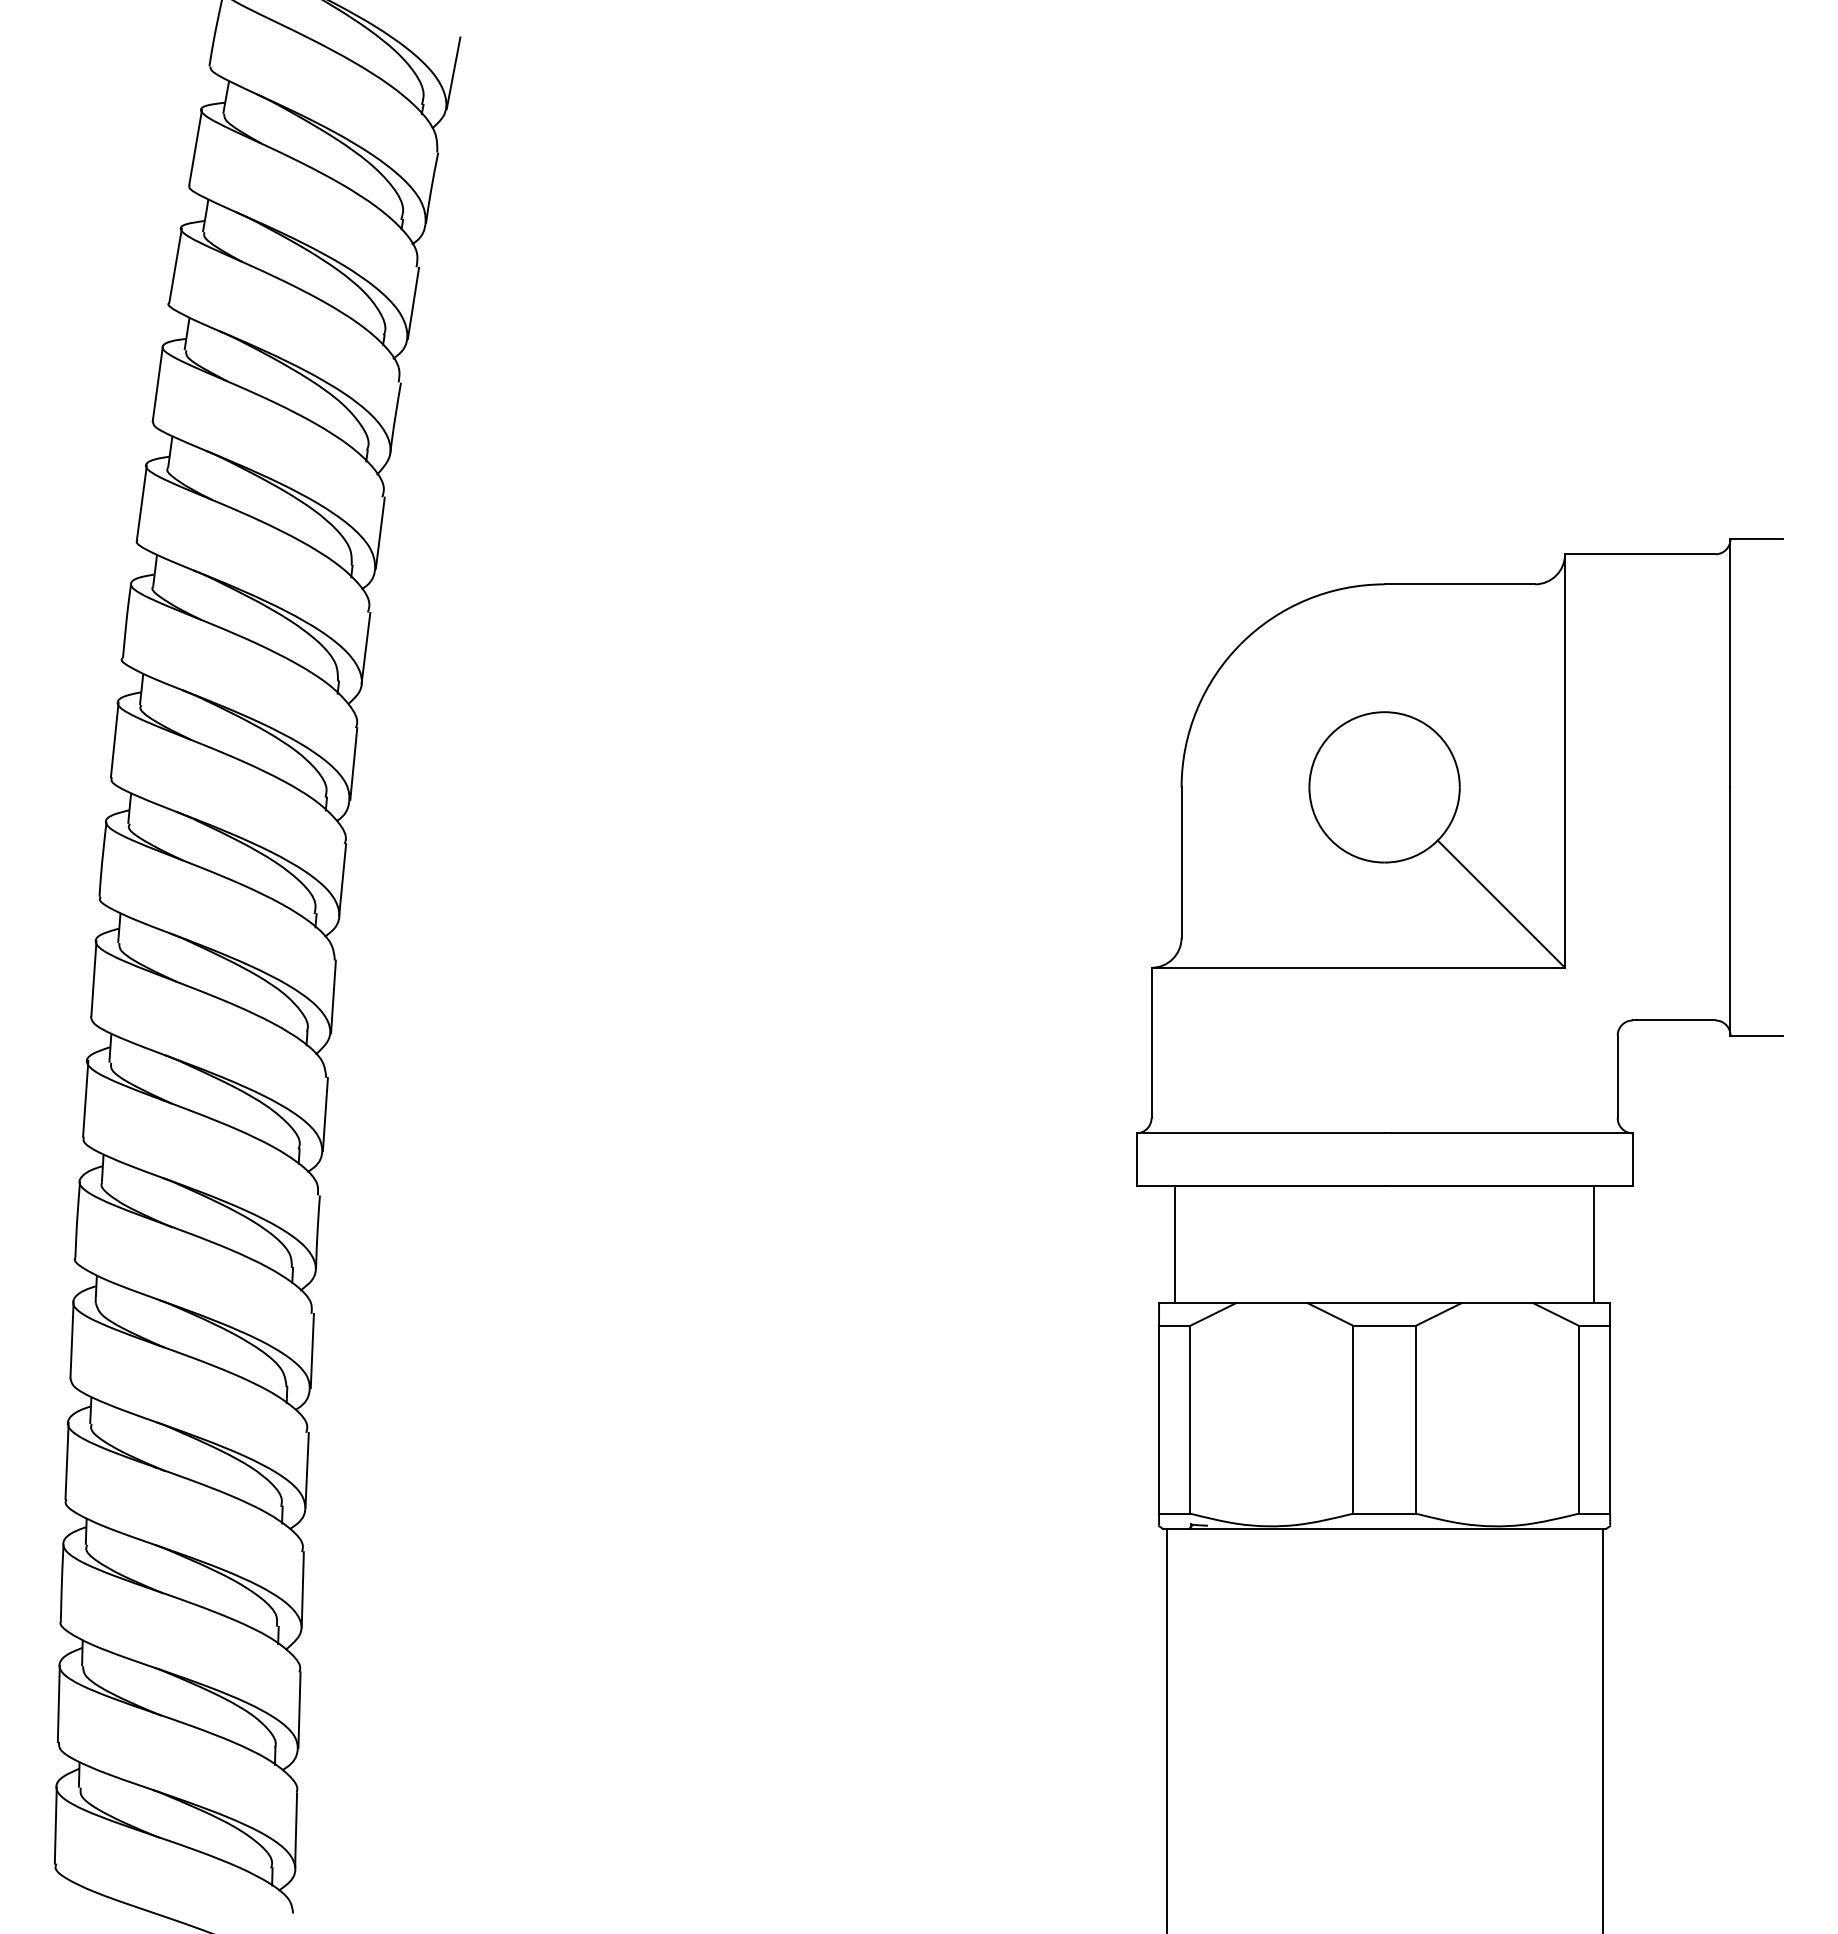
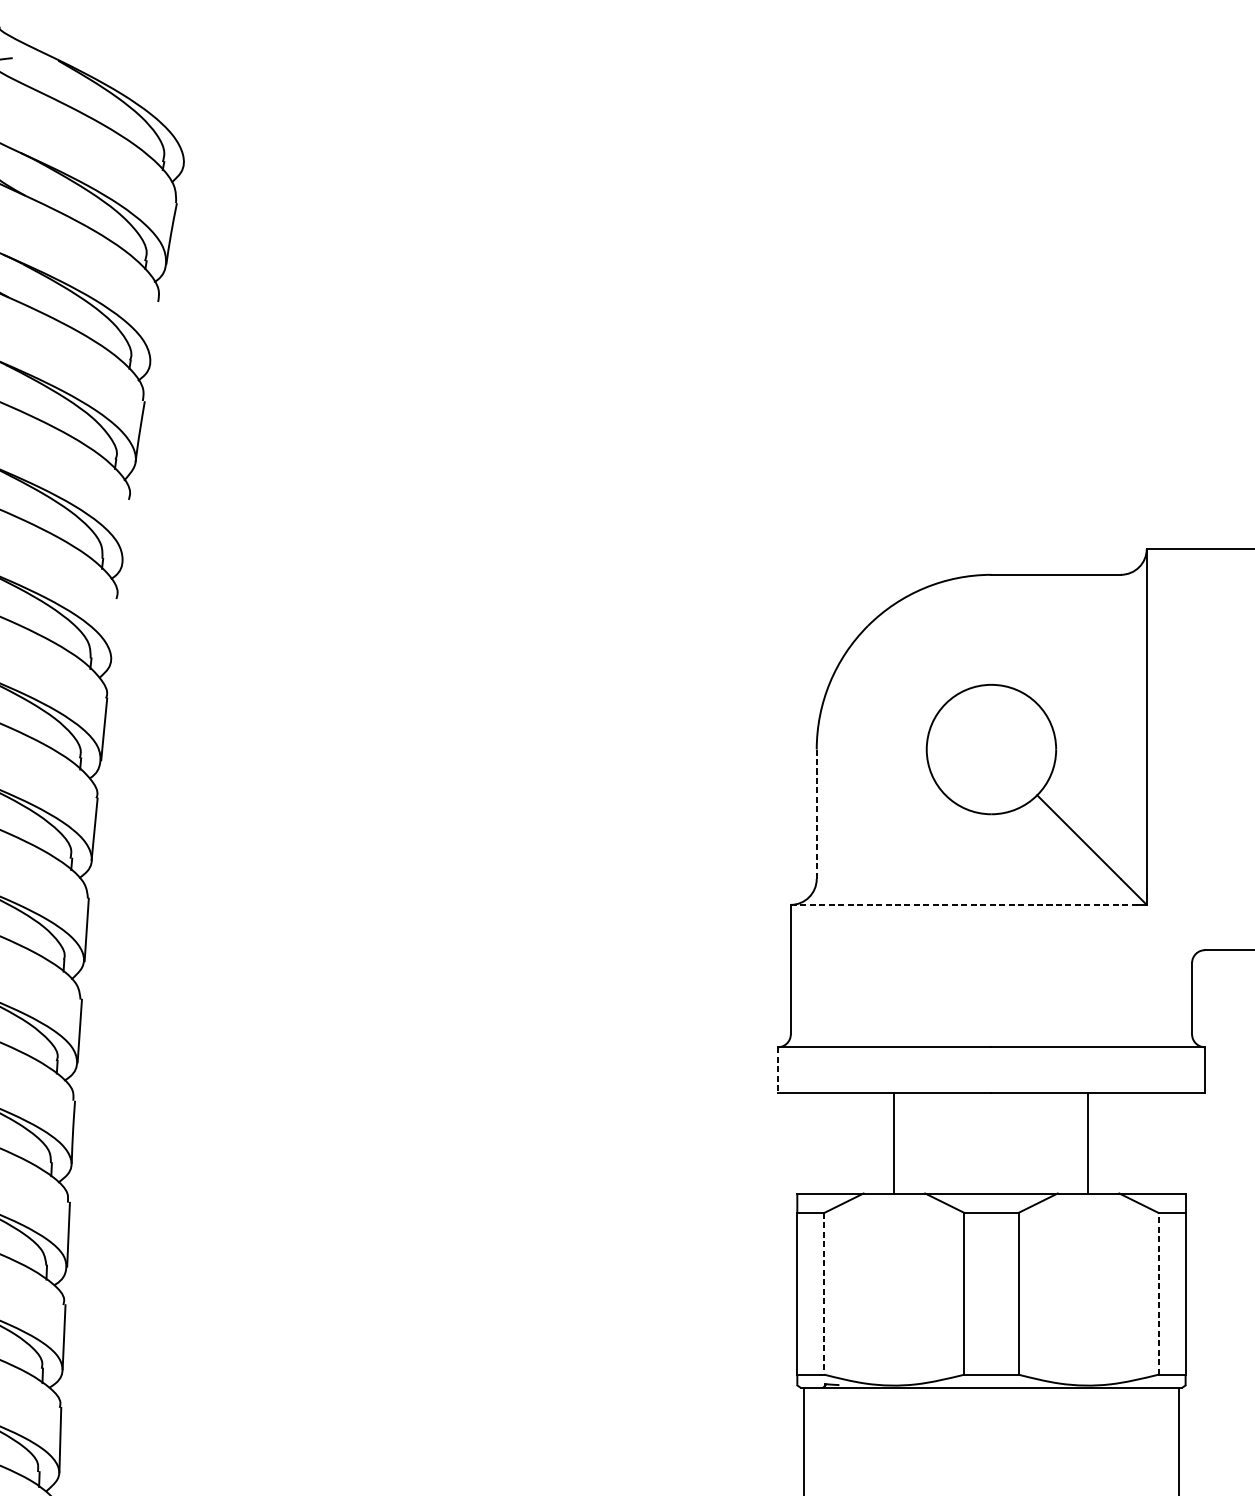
line: (453, 73) -> (190, 135), removed
line: (413, 302) -> (155, 332), removed
line: (379, 532) -> (126, 530), removed
line: (365, 647) -> (114, 629), removed
line: (1181, 863) -> (816, 815), solid -> dashed
line: (1353, 967) -> (964, 904), solid -> dashed
line: (1136, 1160) -> (777, 1070), solid -> dashed
line: (1174, 1244) -> (894, 1143), moved
line: (1594, 1244) -> (1087, 1143), moved
line: (1190, 1419) -> (824, 1293), solid -> dashed
line: (1578, 1419) -> (1158, 1293), solid -> dashed

